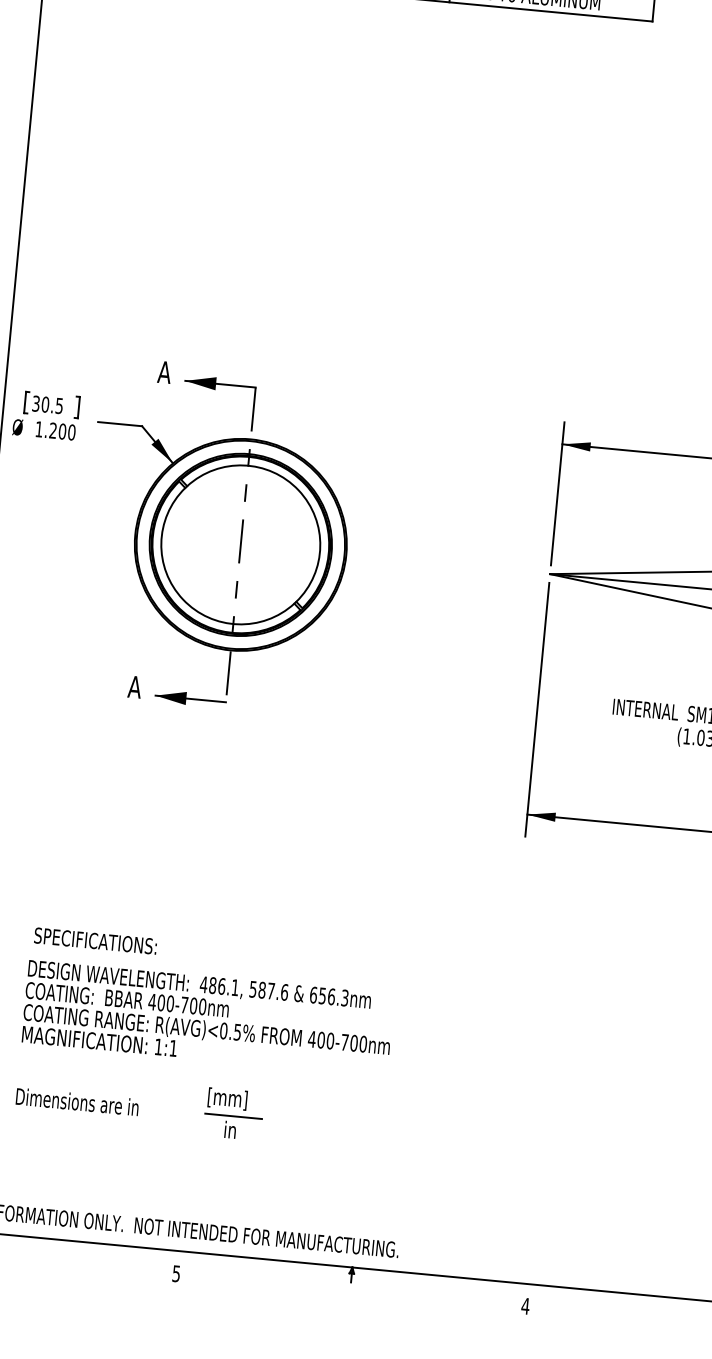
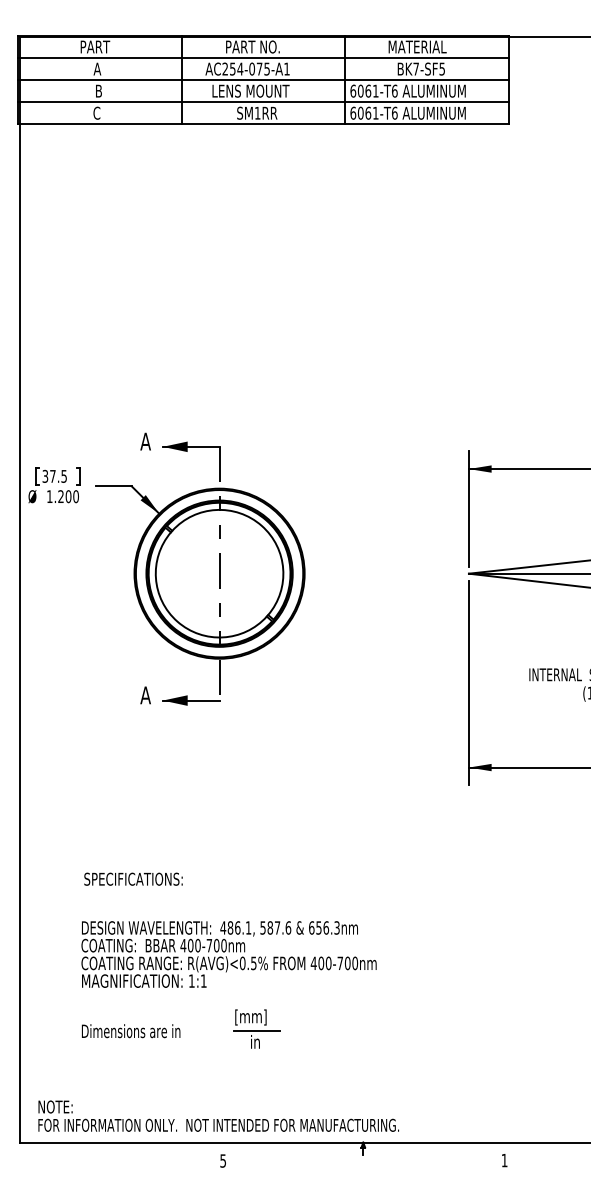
text: (44, 404) -> (52, 476), 30.5 -> 37.5
text: (95, 940) -> (133, 878), moved
text: (525, 1306) -> (504, 1160), 4 -> 1

